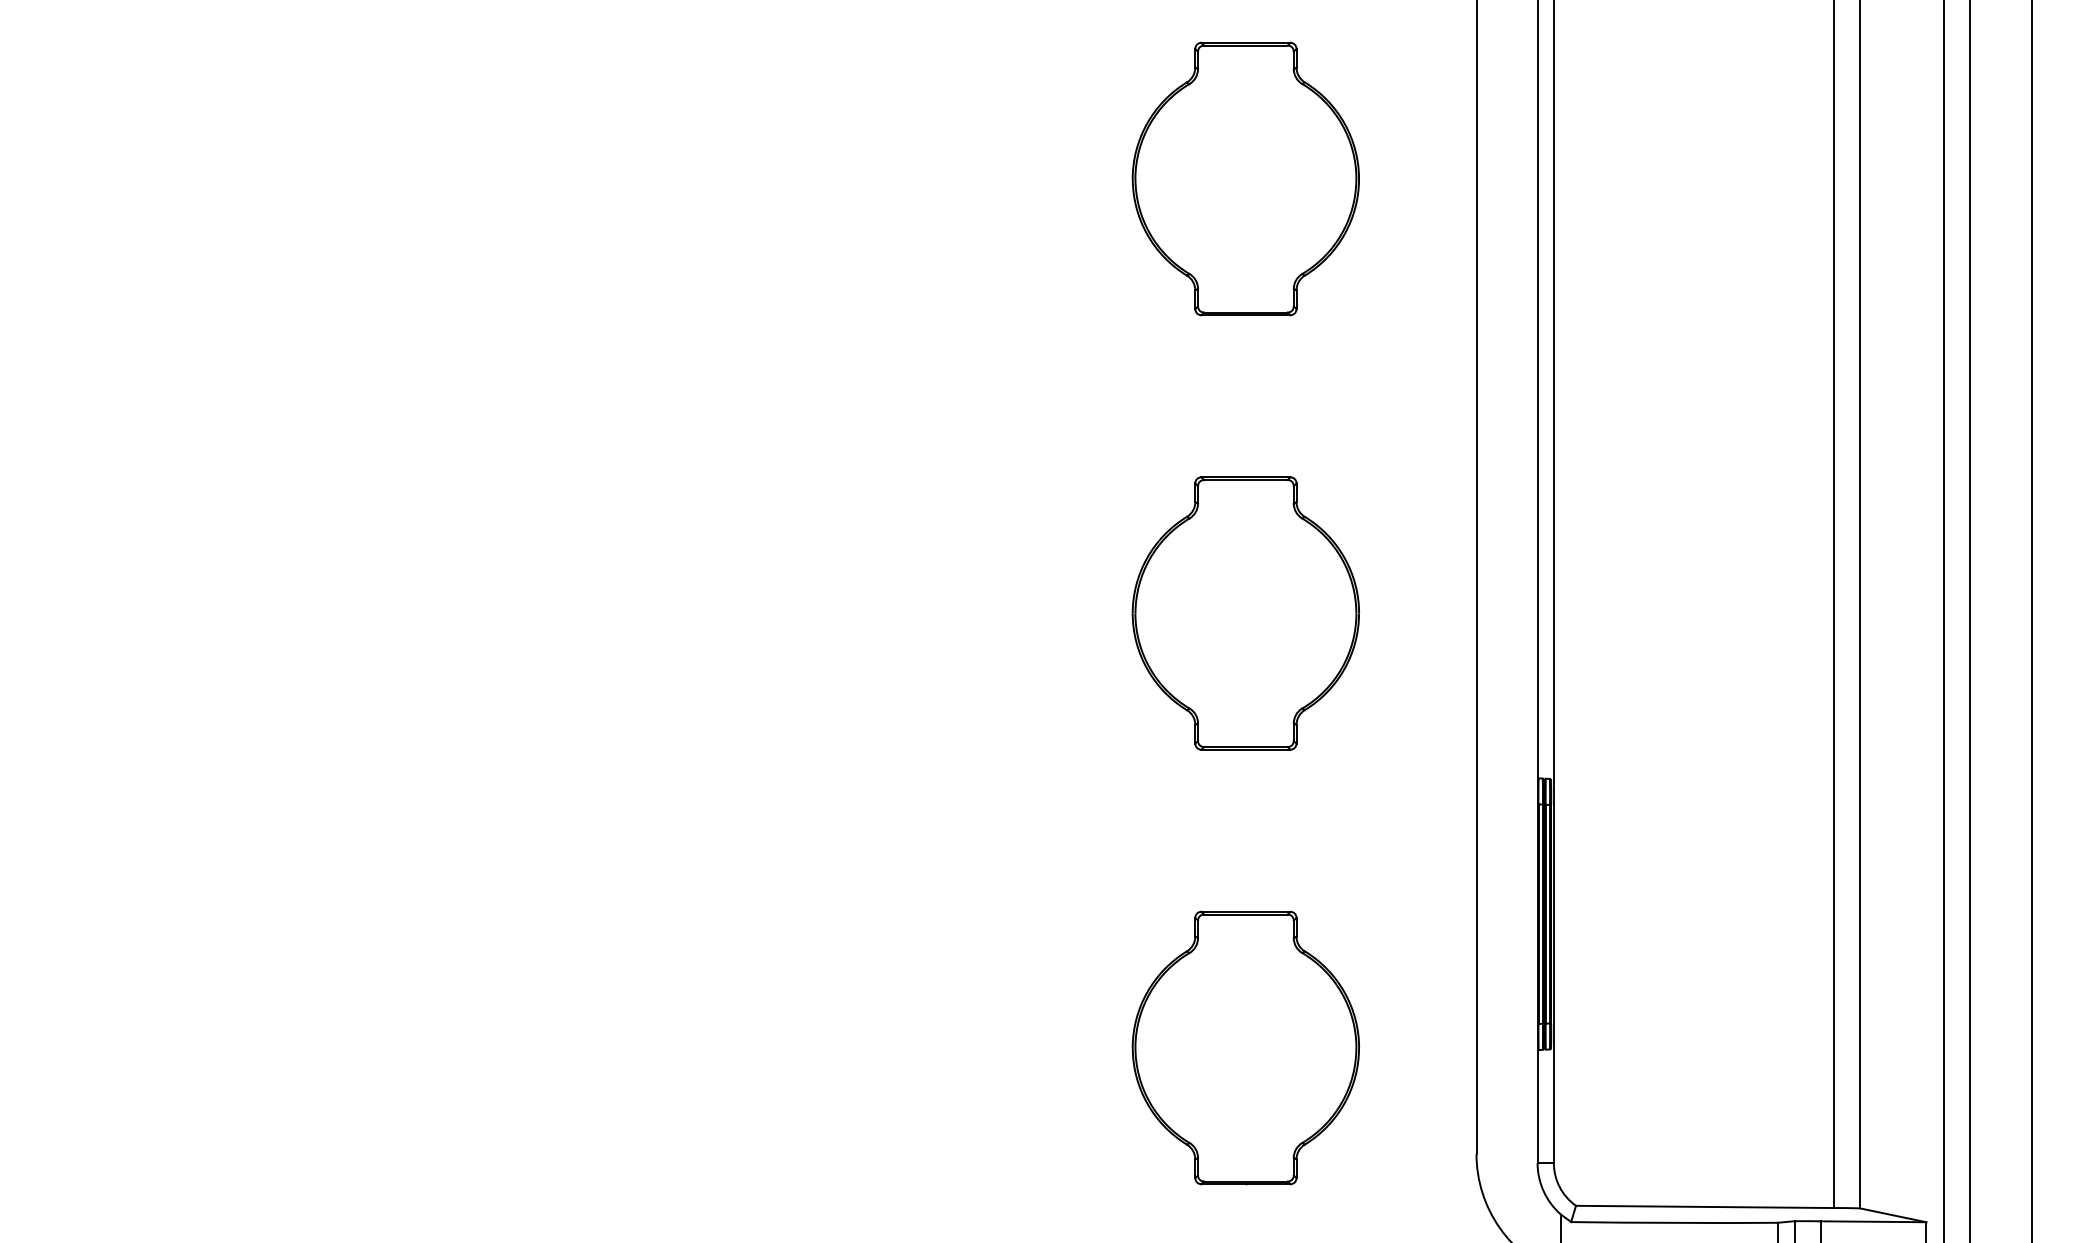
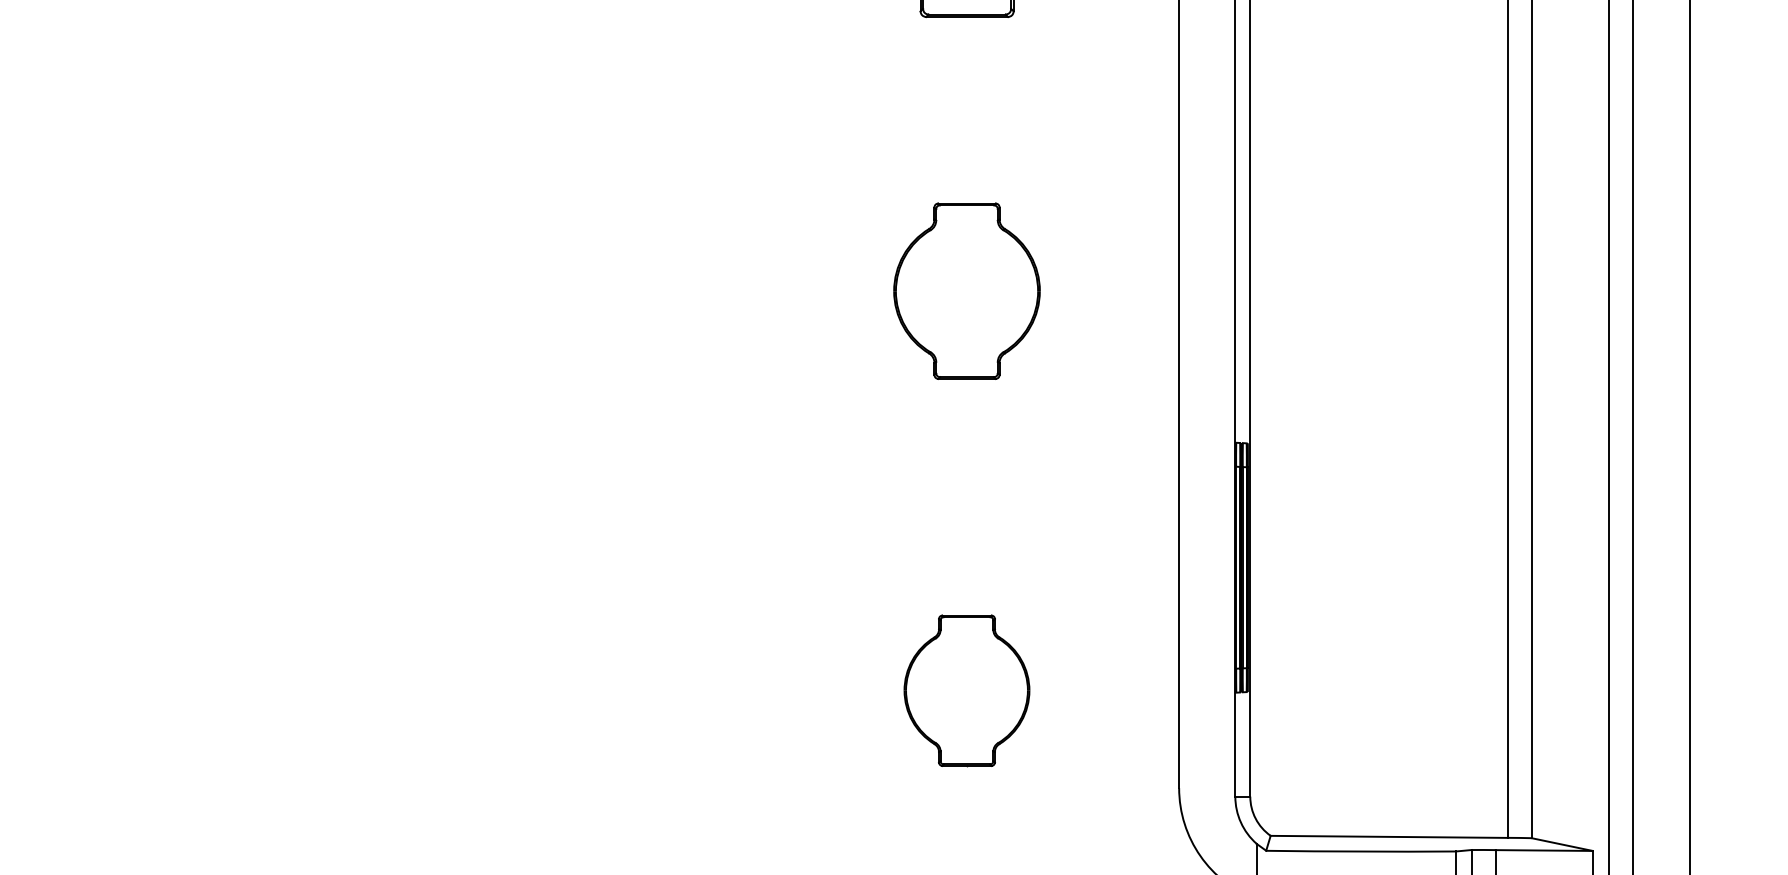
part: (1245, 613) -> (966, 291), size x0.7
part: (1245, 1047) -> (966, 690), size x0.6

